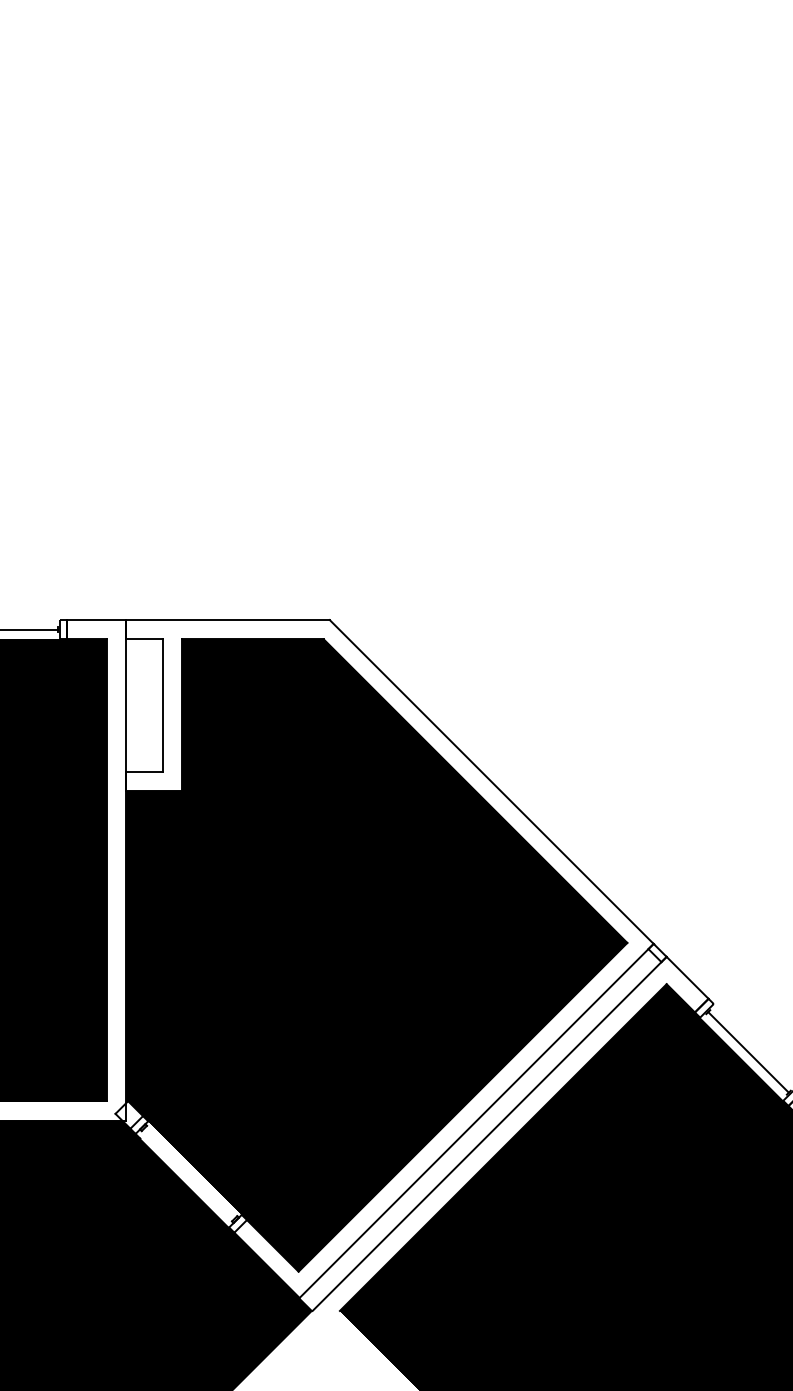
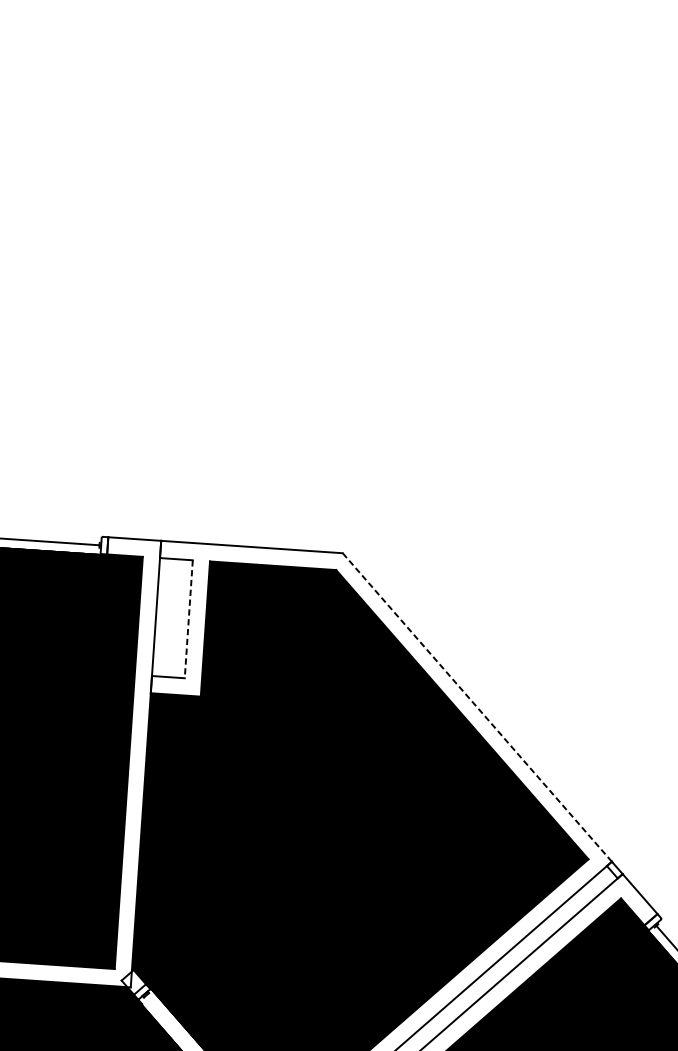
line: (162, 705) -> (188, 619), solid -> dashed
line: (491, 781) -> (477, 707), solid -> dashed

